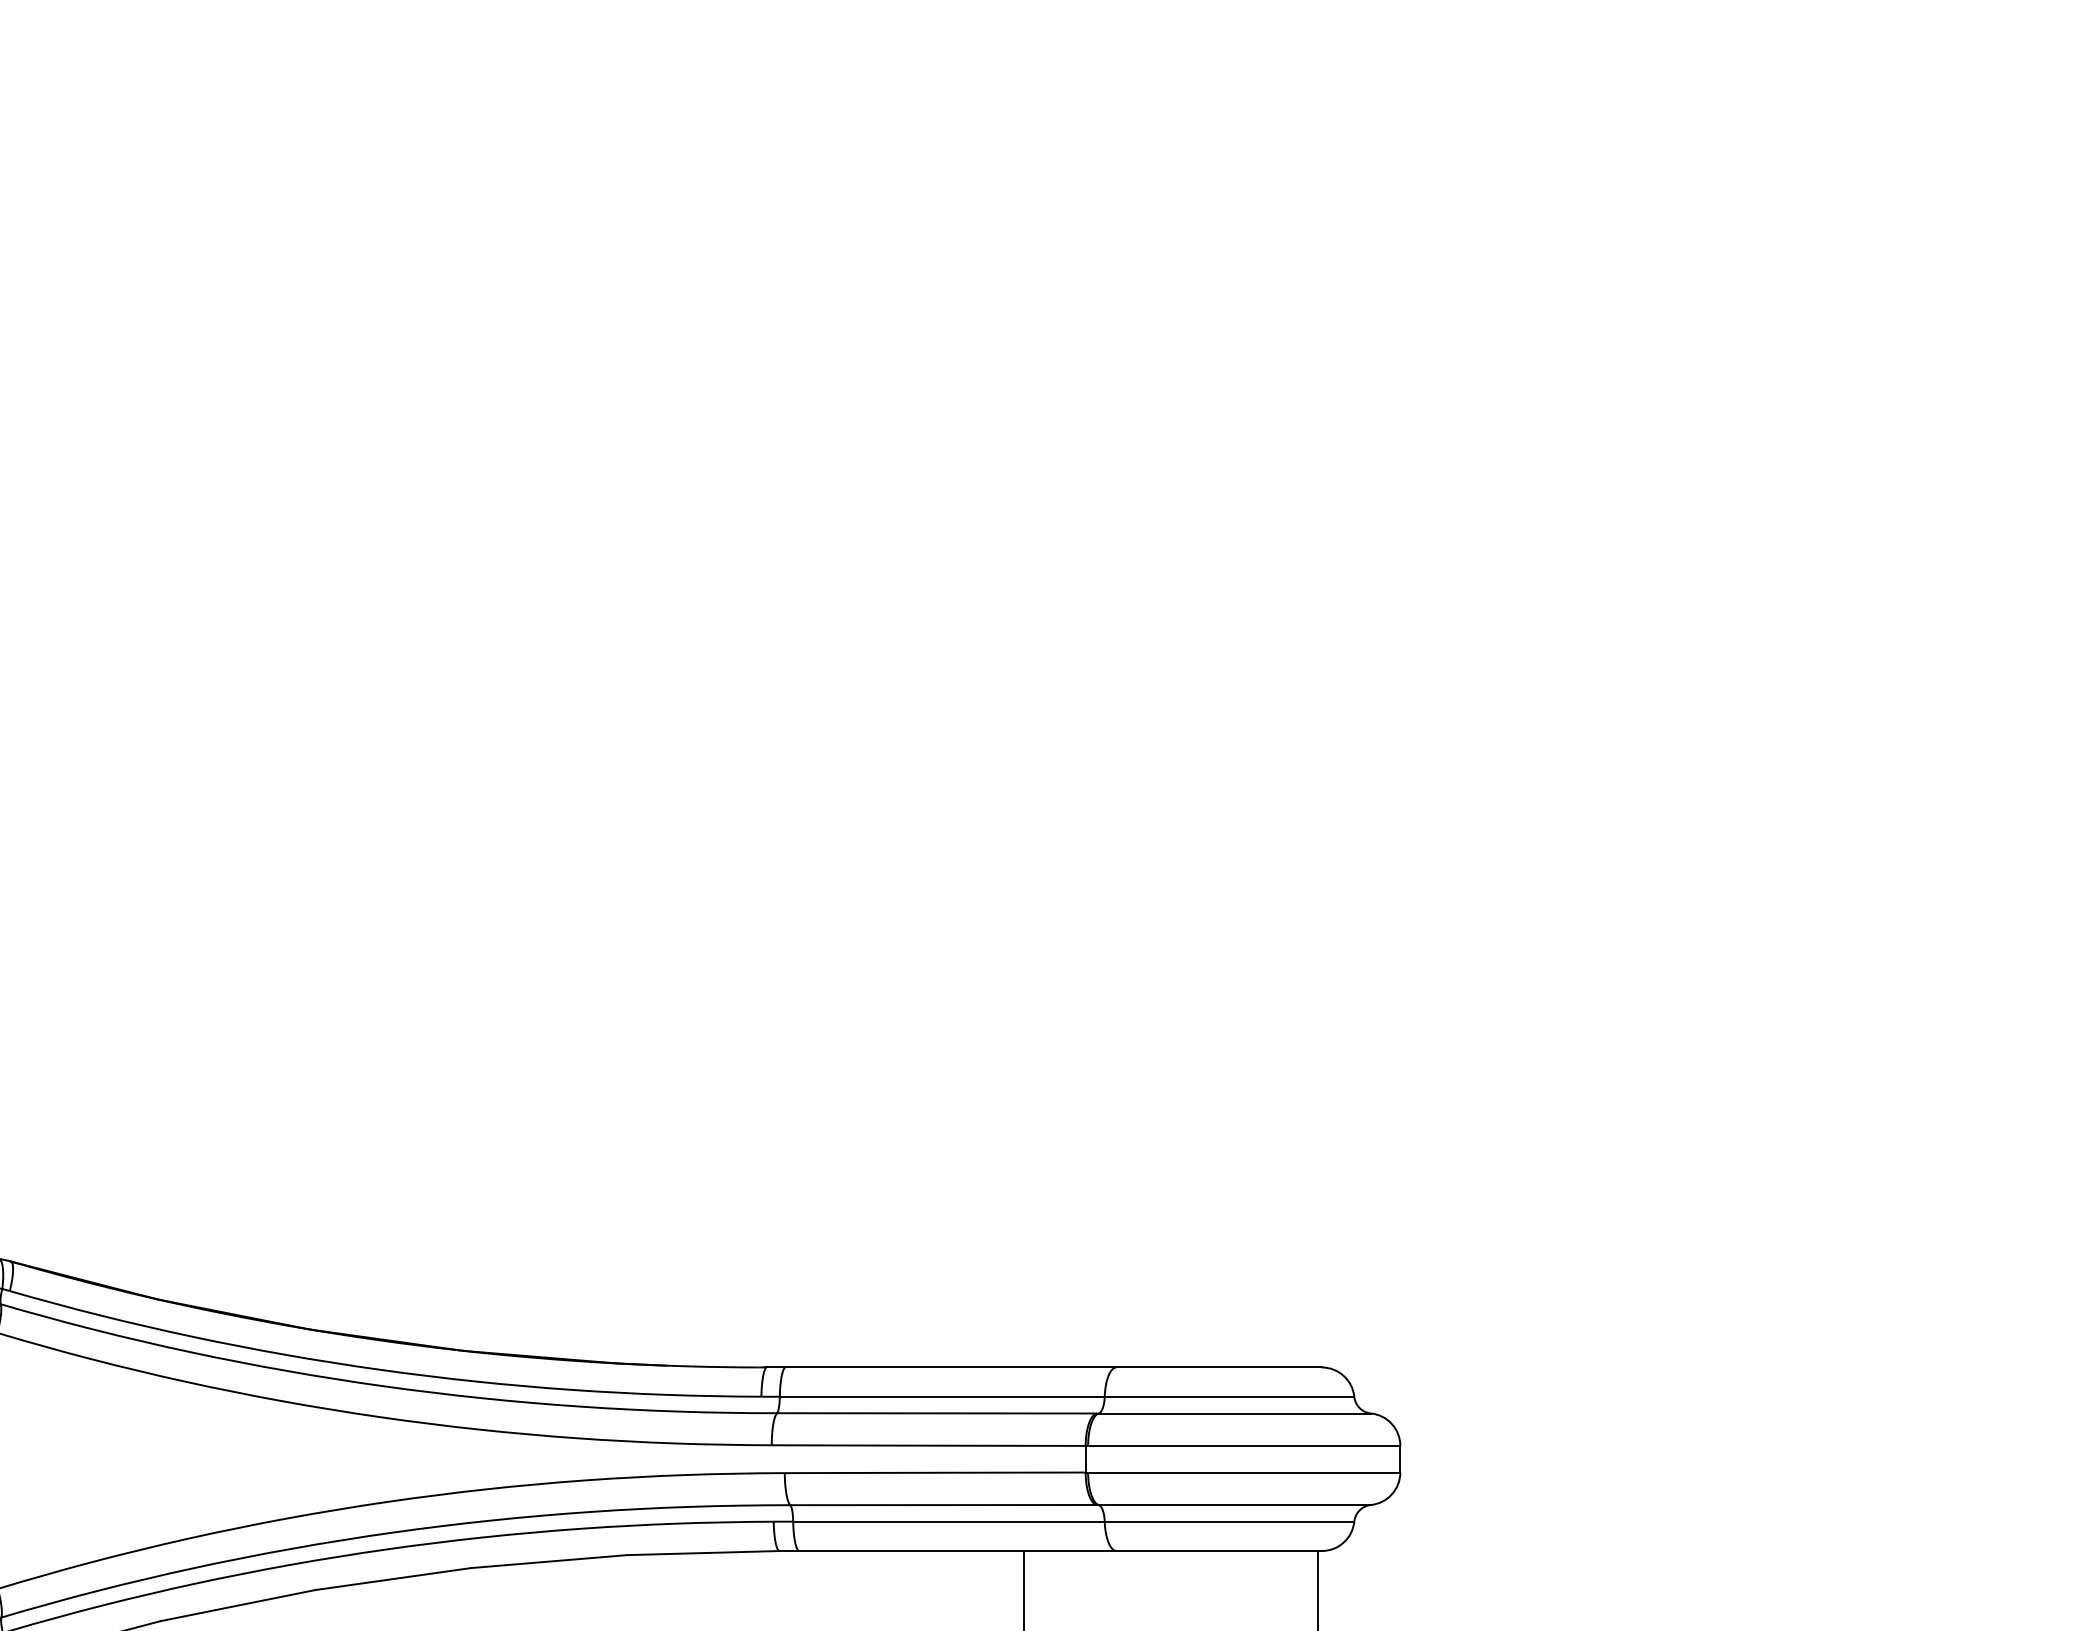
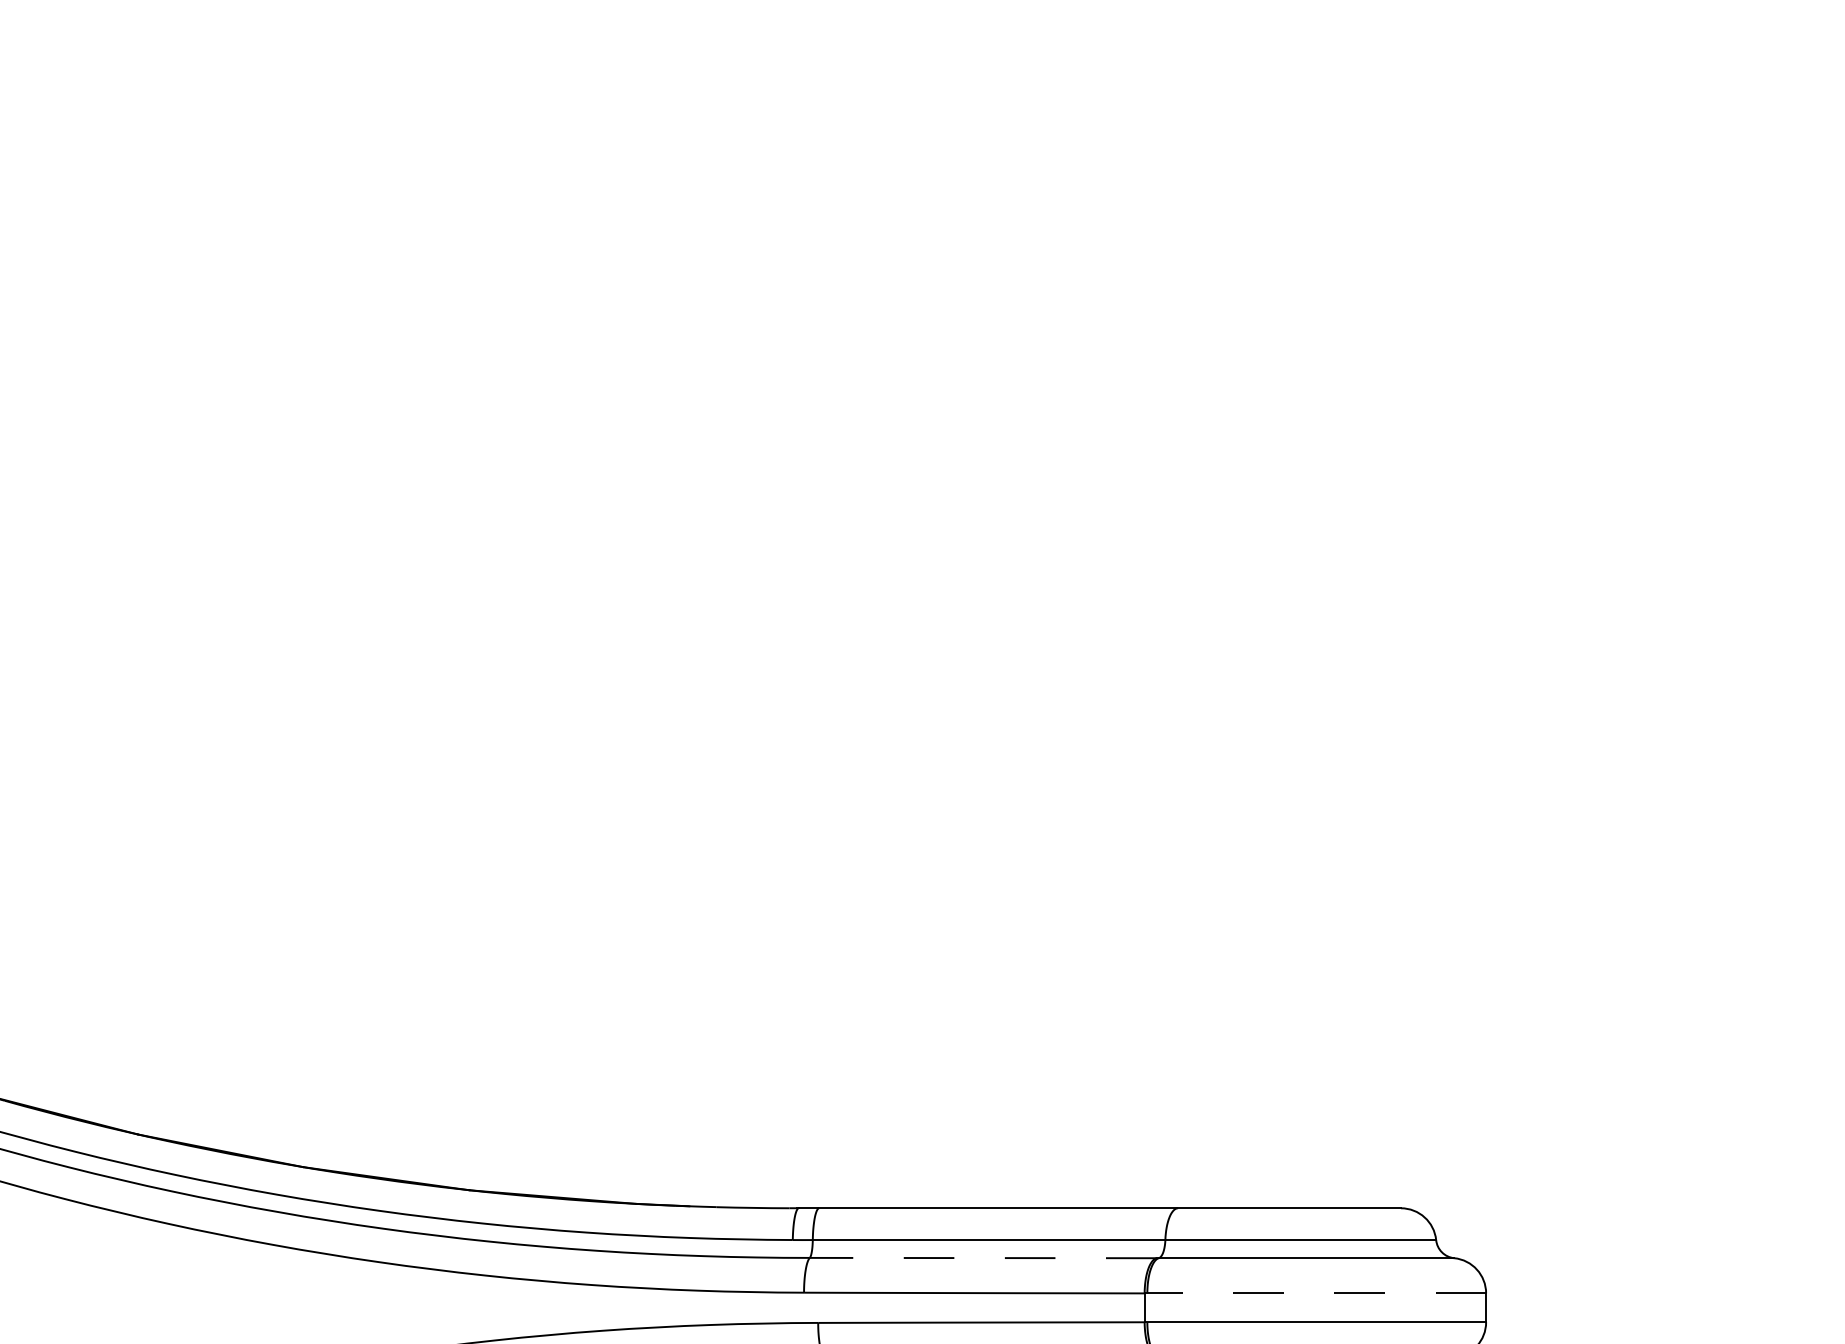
line: (936, 1413) -> (982, 1258), solid -> dashed
line: (1242, 1445) -> (1314, 1292), solid -> dashed

